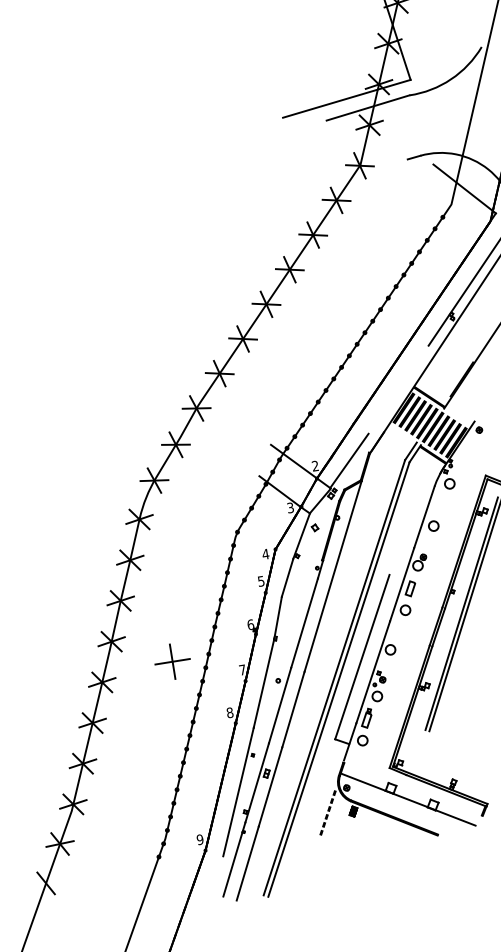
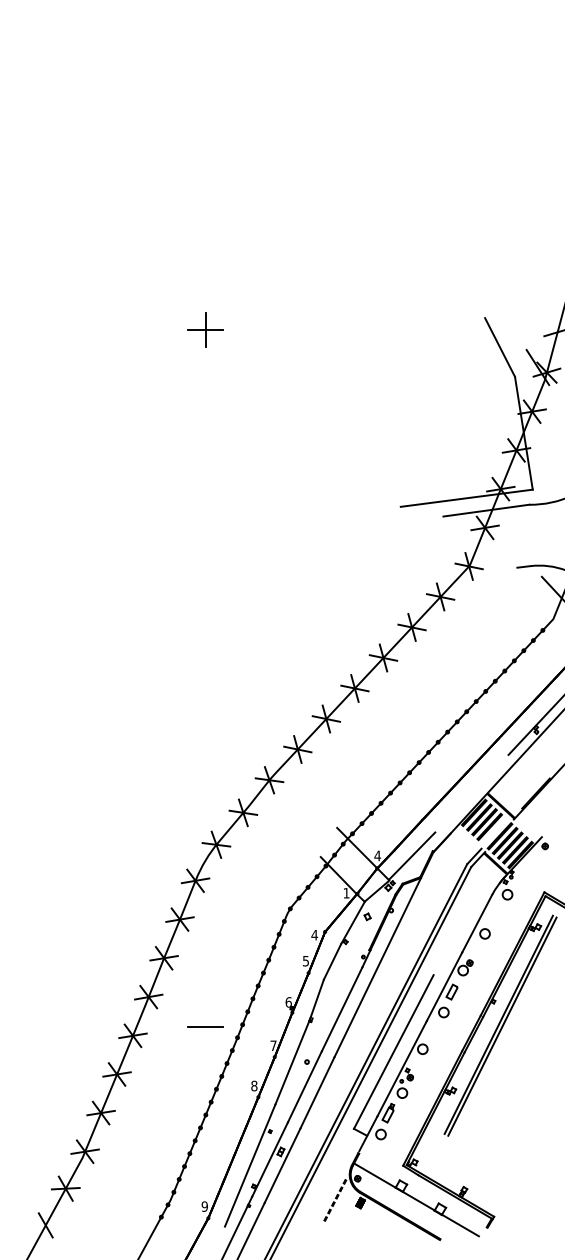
fill: (426, 423) -> (494, 831), removed
text: (315, 465) -> (377, 855), 2 -> 4
text: (290, 508) -> (346, 893), 3 -> 1
line: (172, 661) -> (205, 1026), removed

